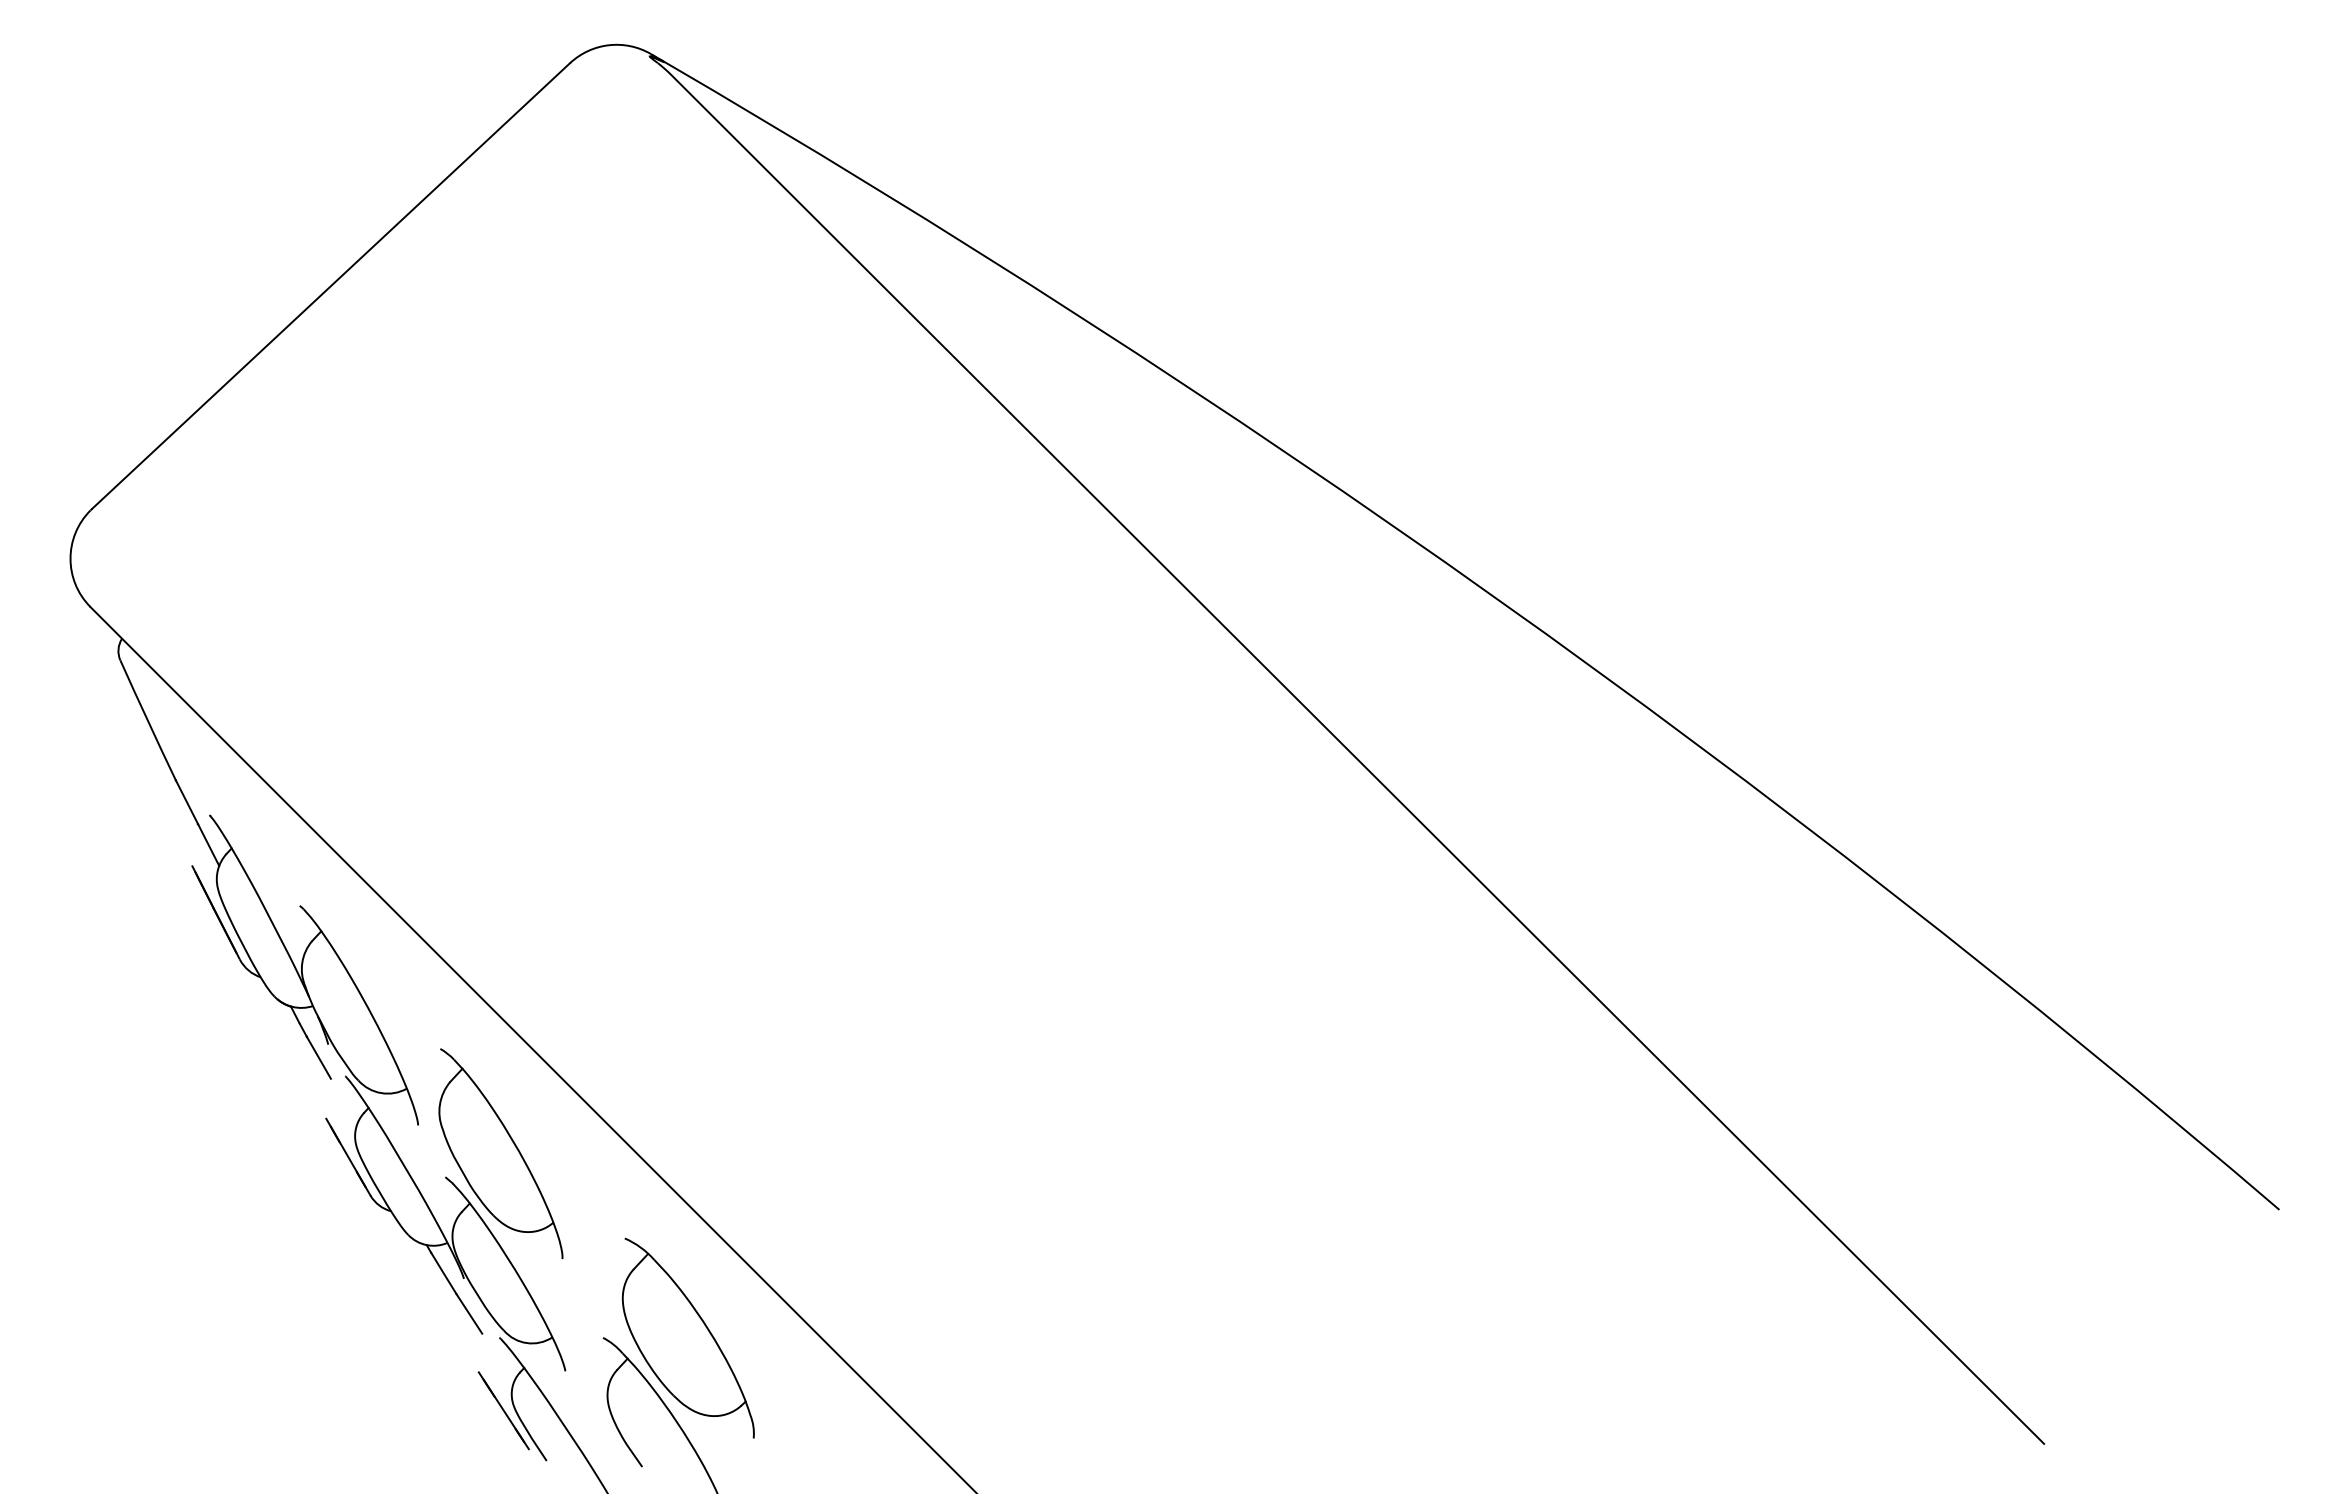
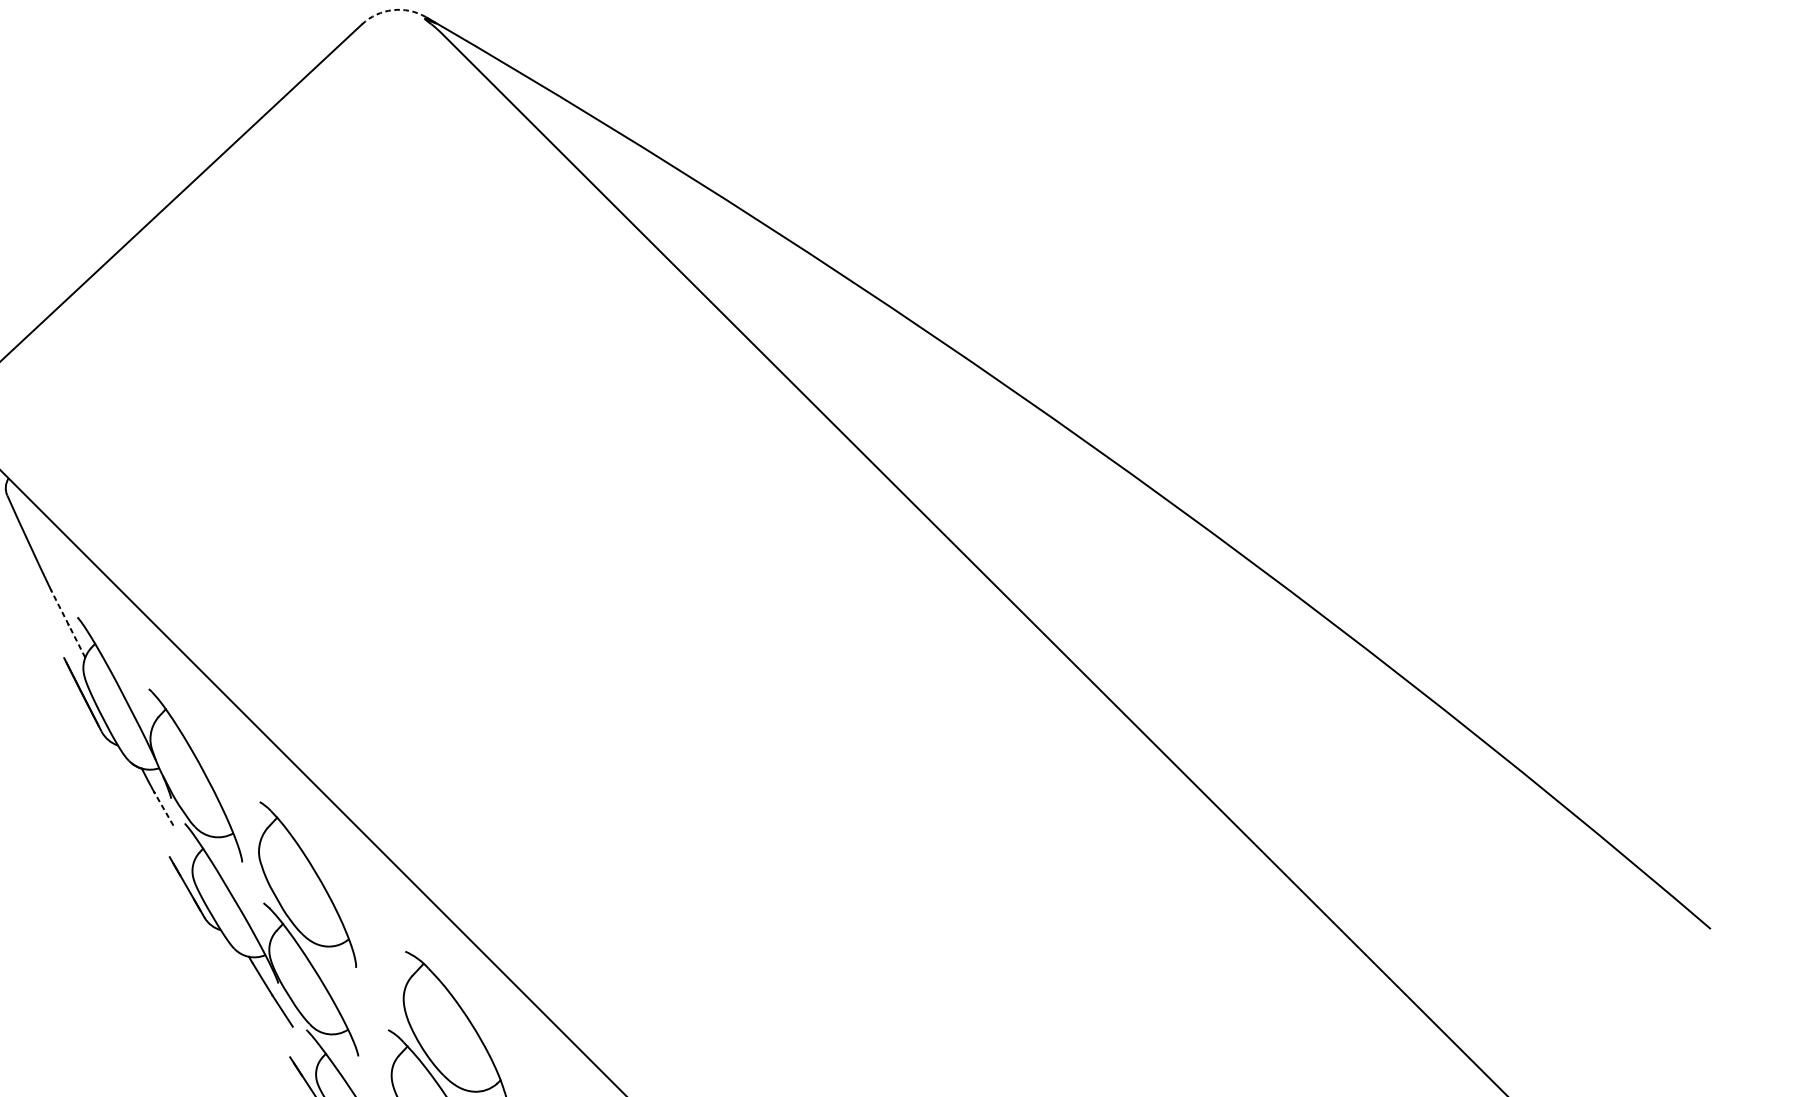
arc: (609, 45) -> (393, 10), solid -> dashed
line: (197, 823) -> (68, 624), solid -> dashed
line: (319, 1058) -> (164, 809), solid -> dashed

